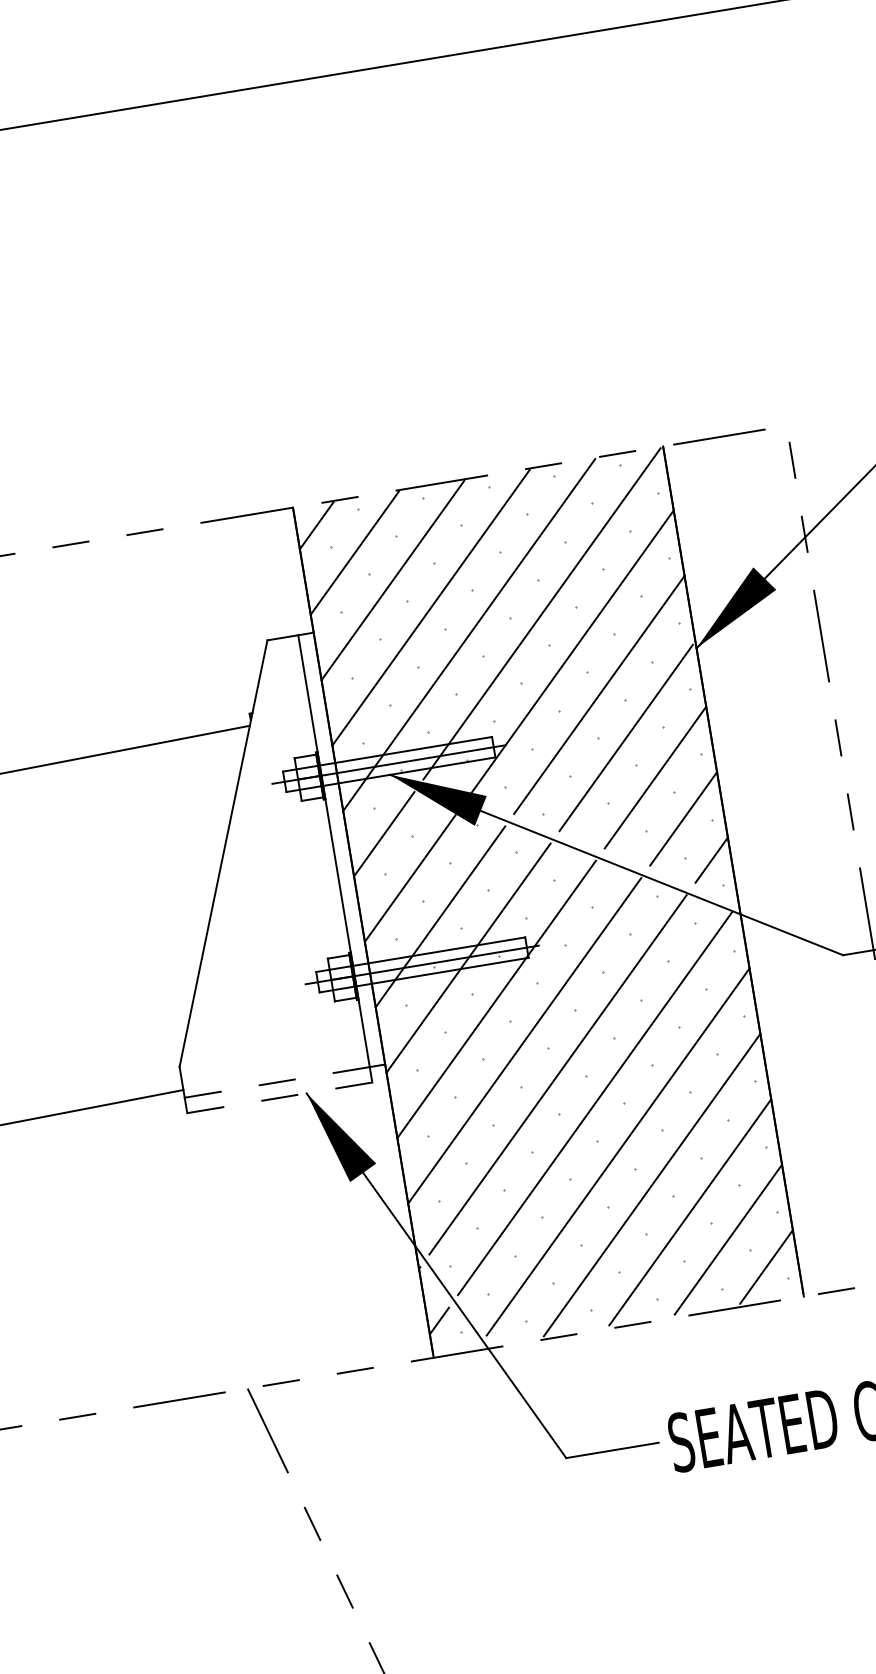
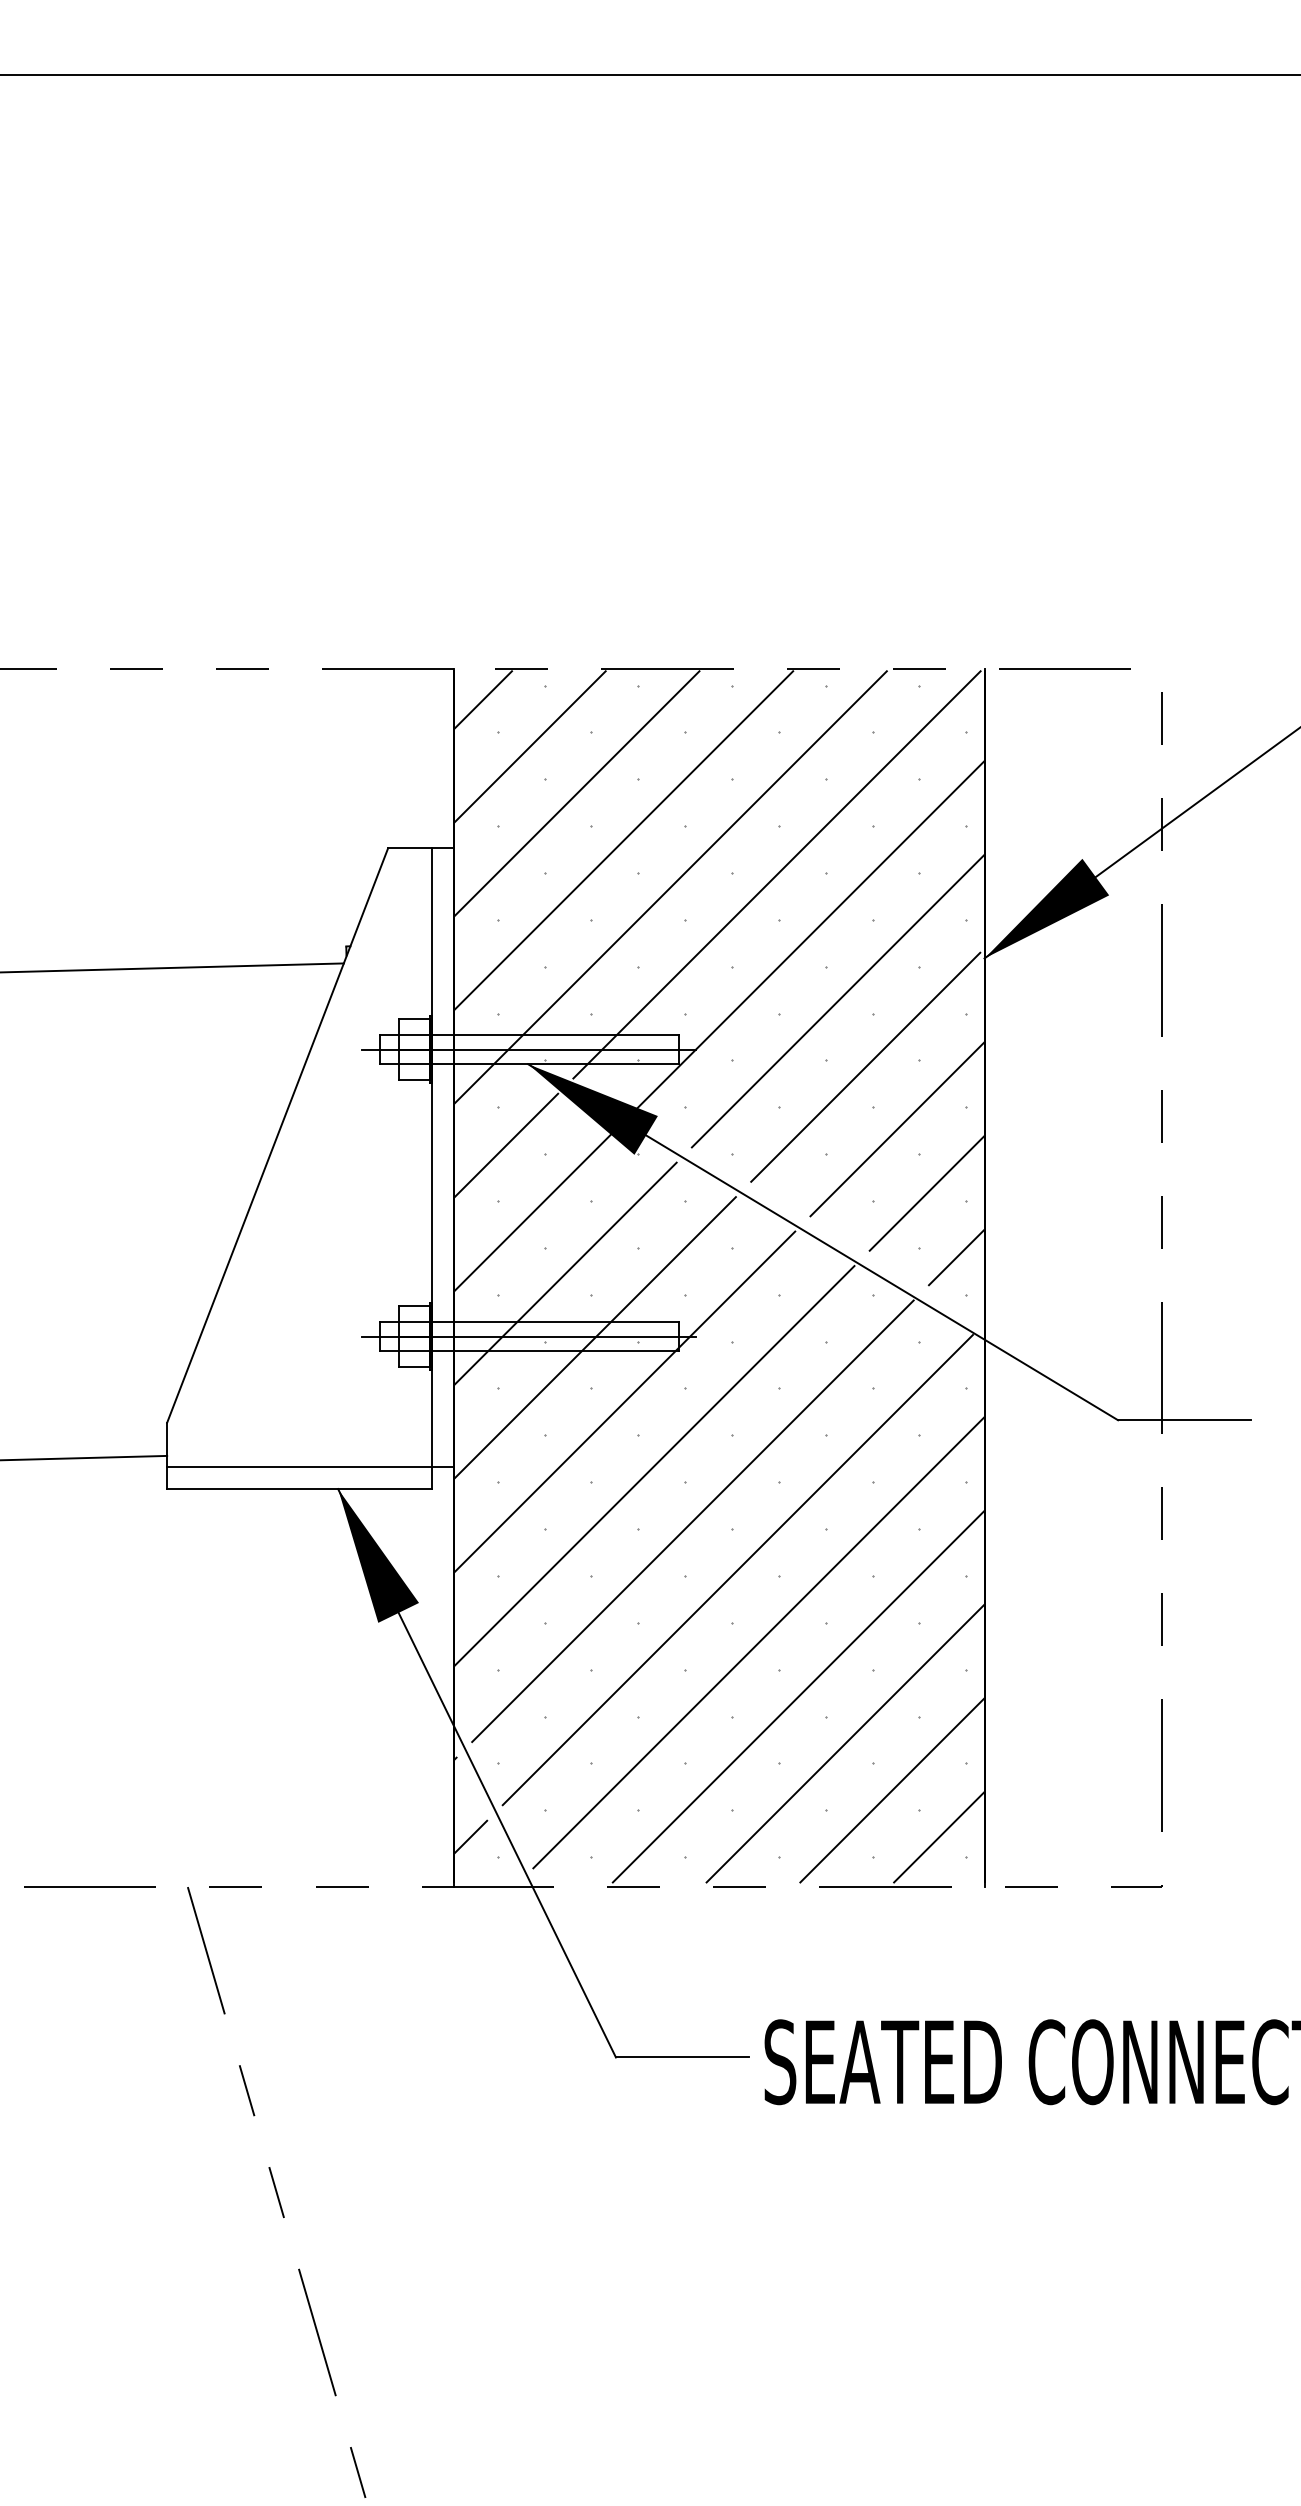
line: (277, 1082) -> (299, 1466), dashed -> solid
line: (279, 1098) -> (299, 1489), dashed -> solid

